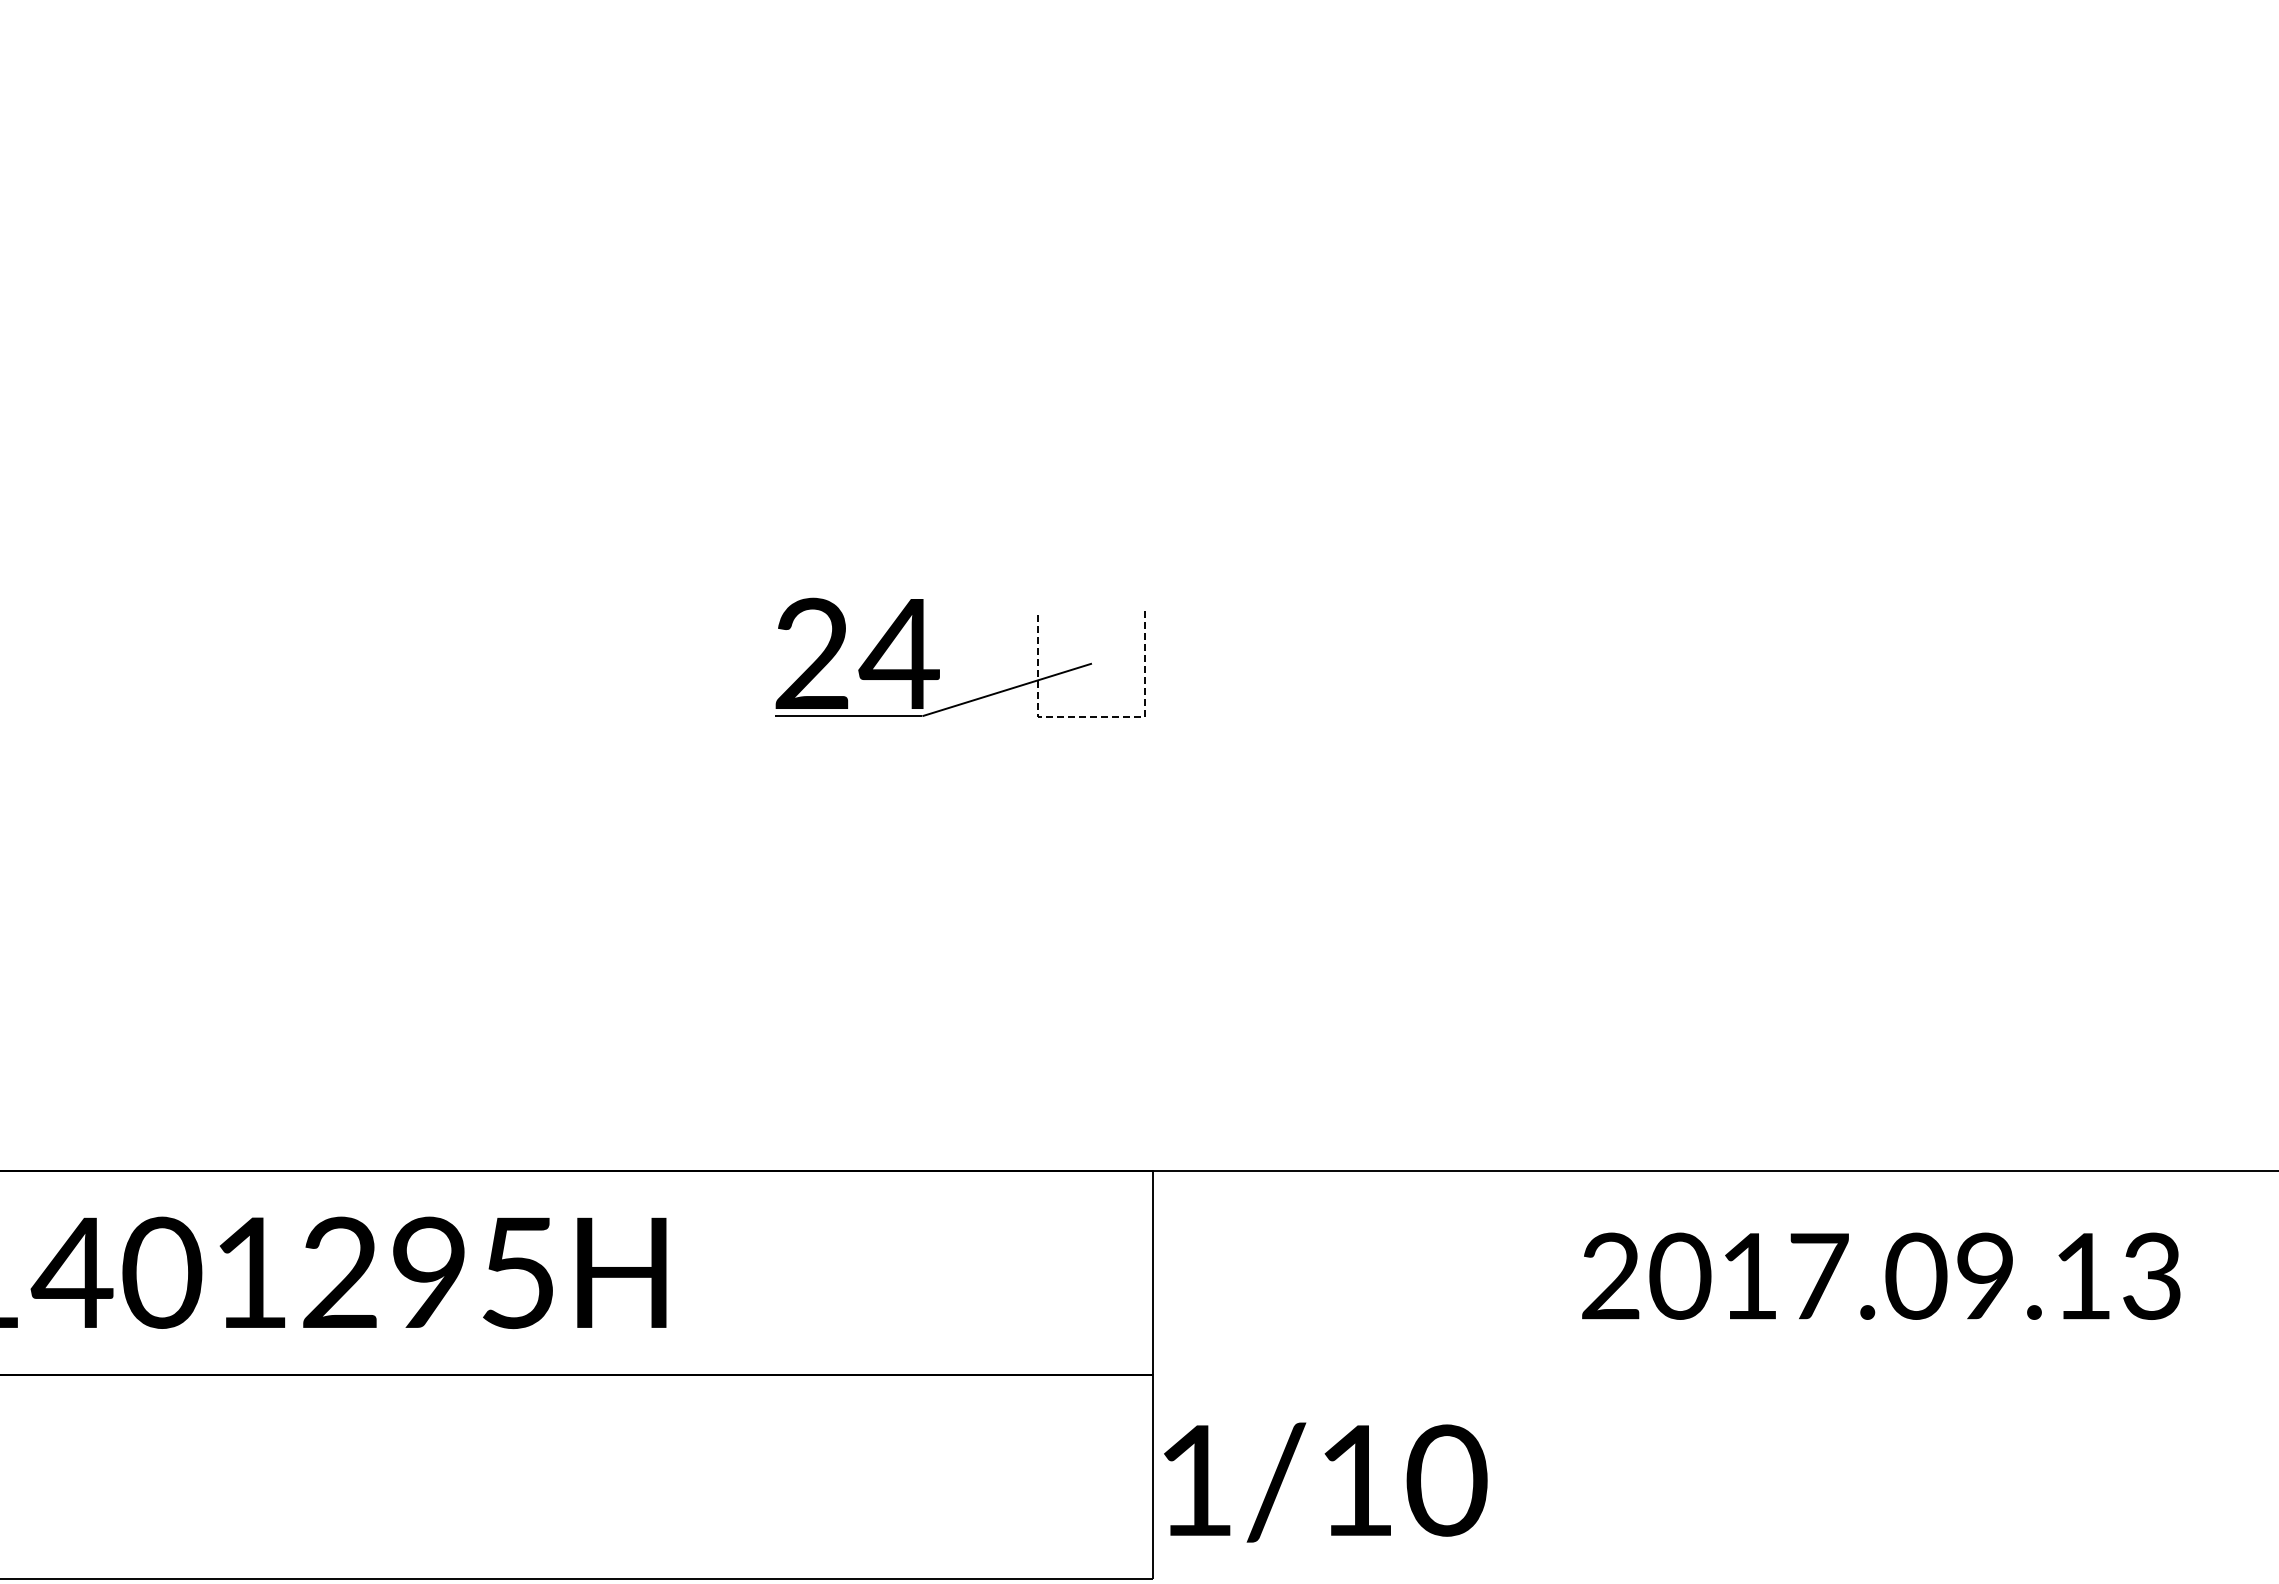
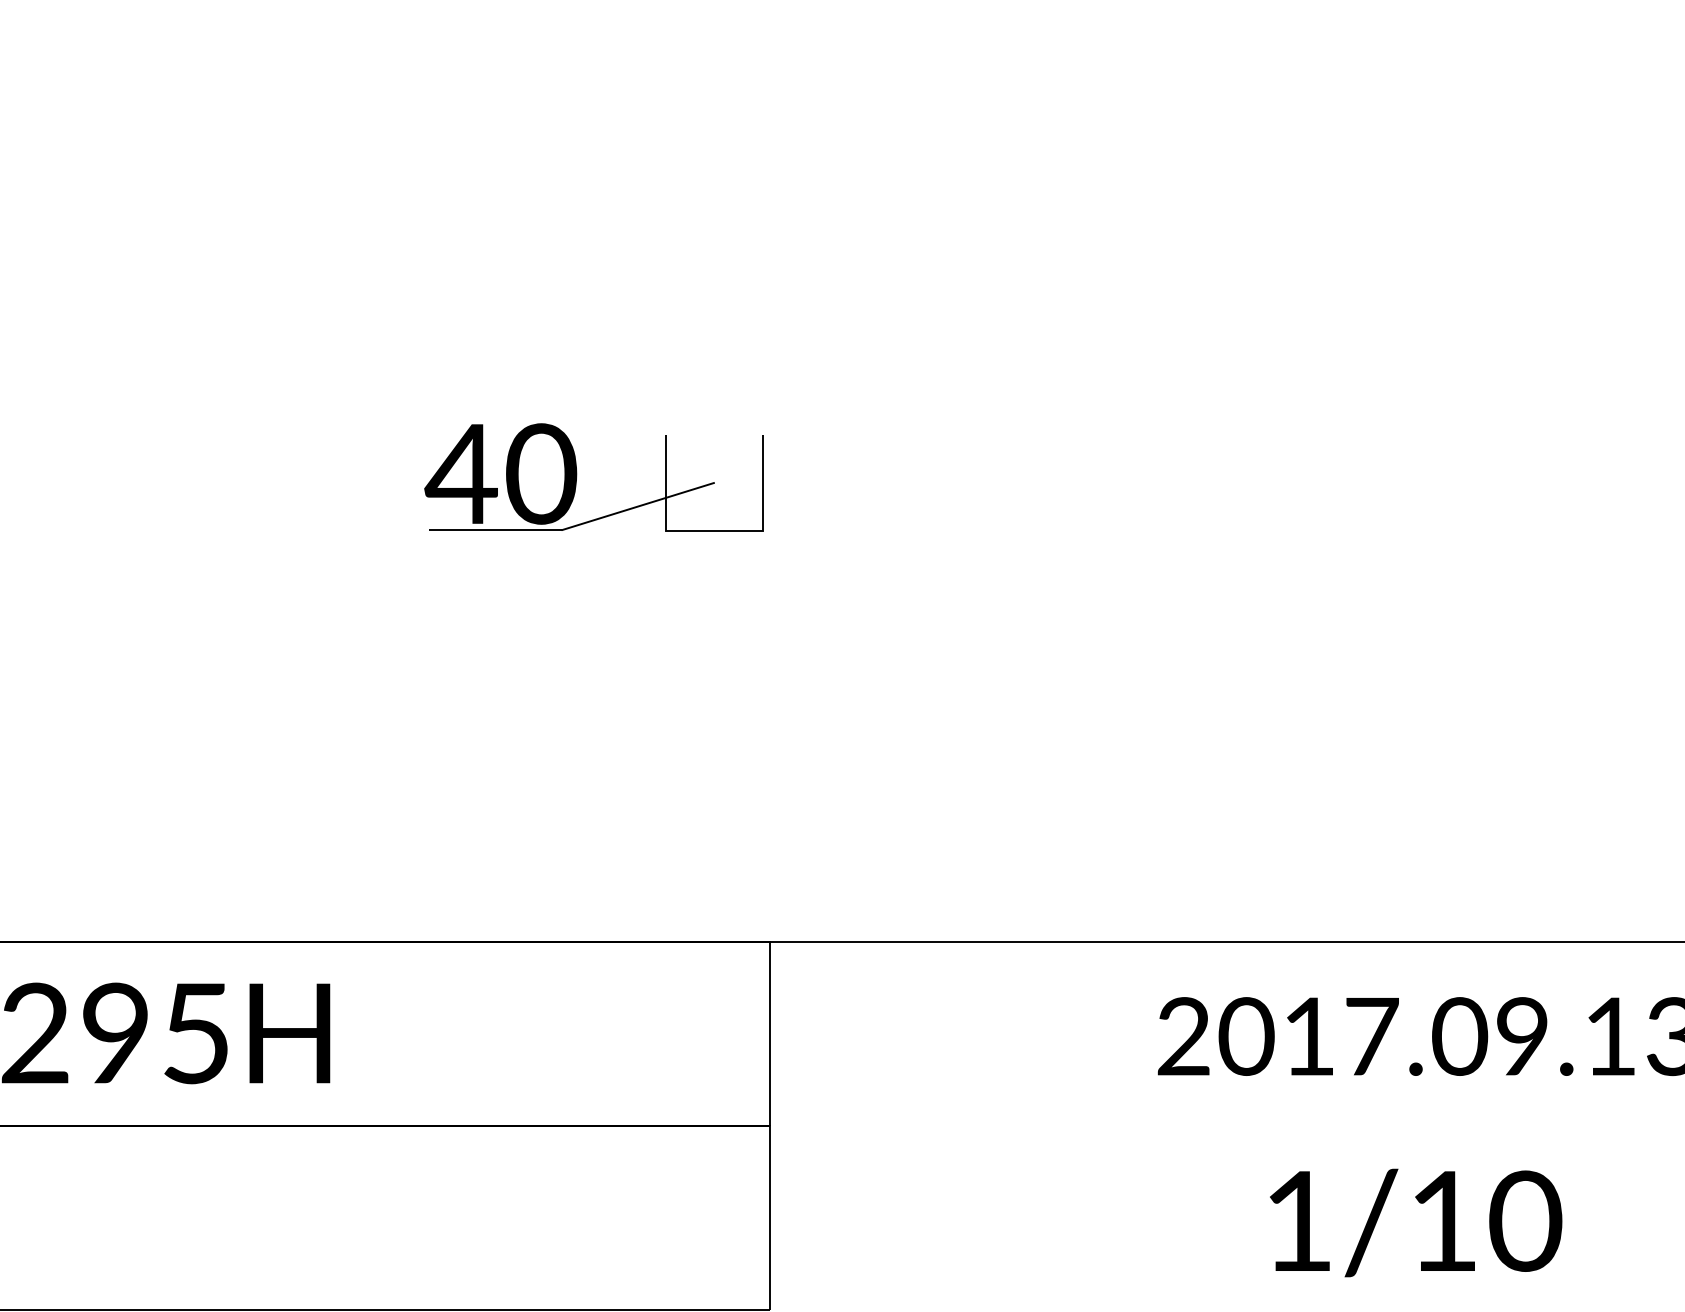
text: (854, 653) -> (500, 473), 24 -> 40
line: (1091, 716) -> (714, 530), dashed -> solid
text: (1325, 1482) -> (1415, 1222), moved

